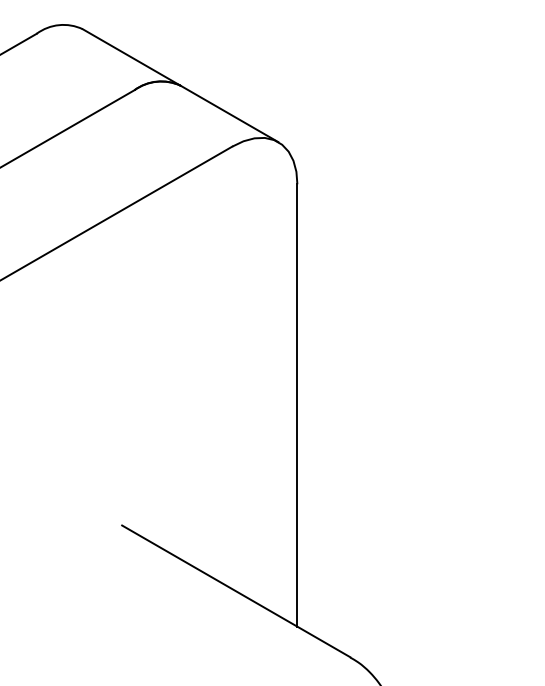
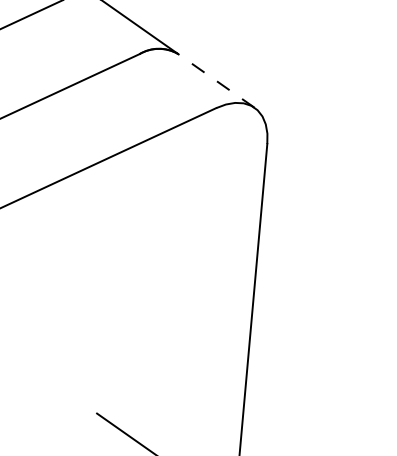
line: (229, 113) -> (216, 80), solid -> dashed

